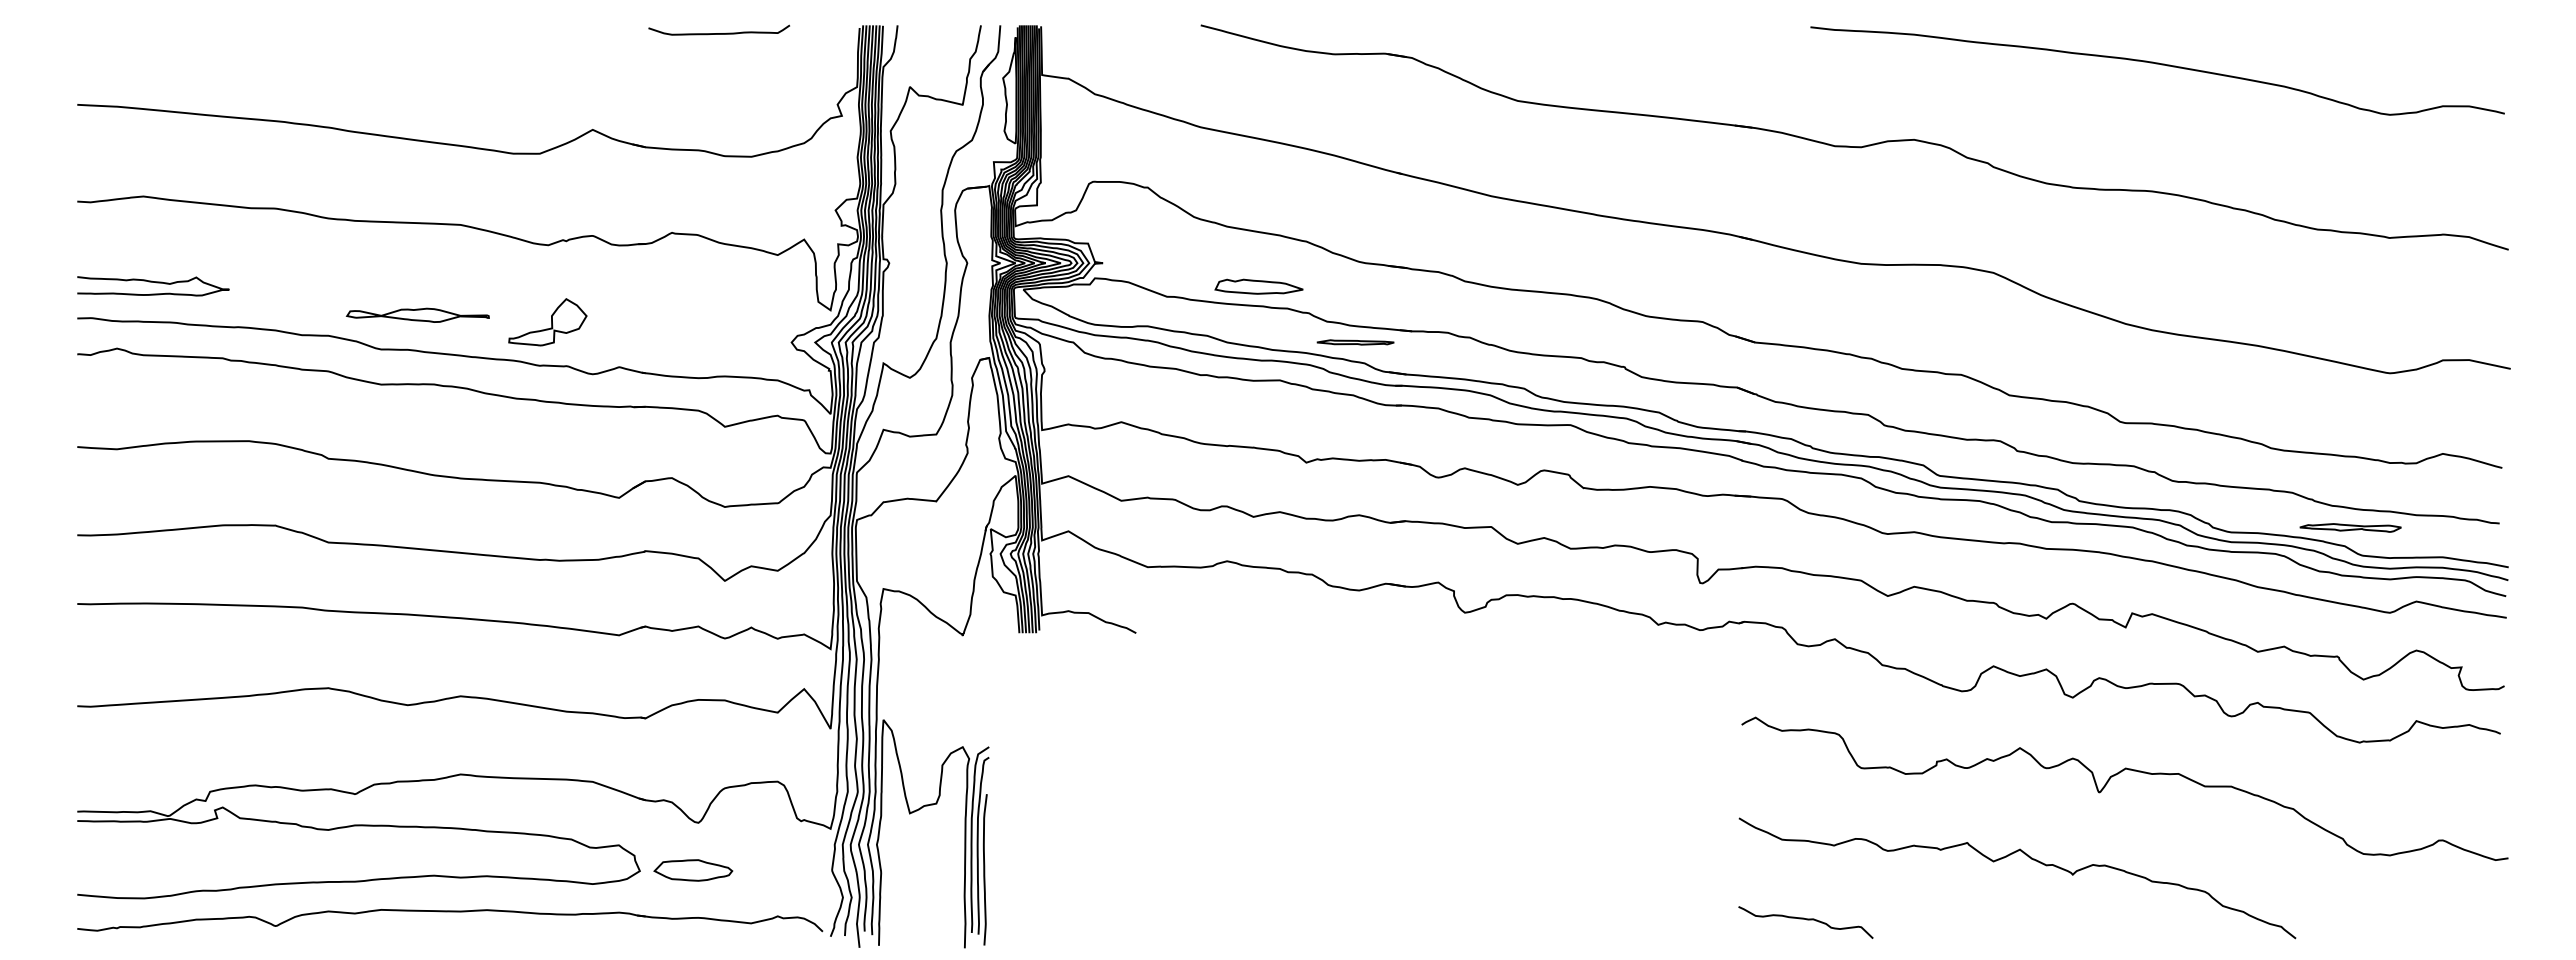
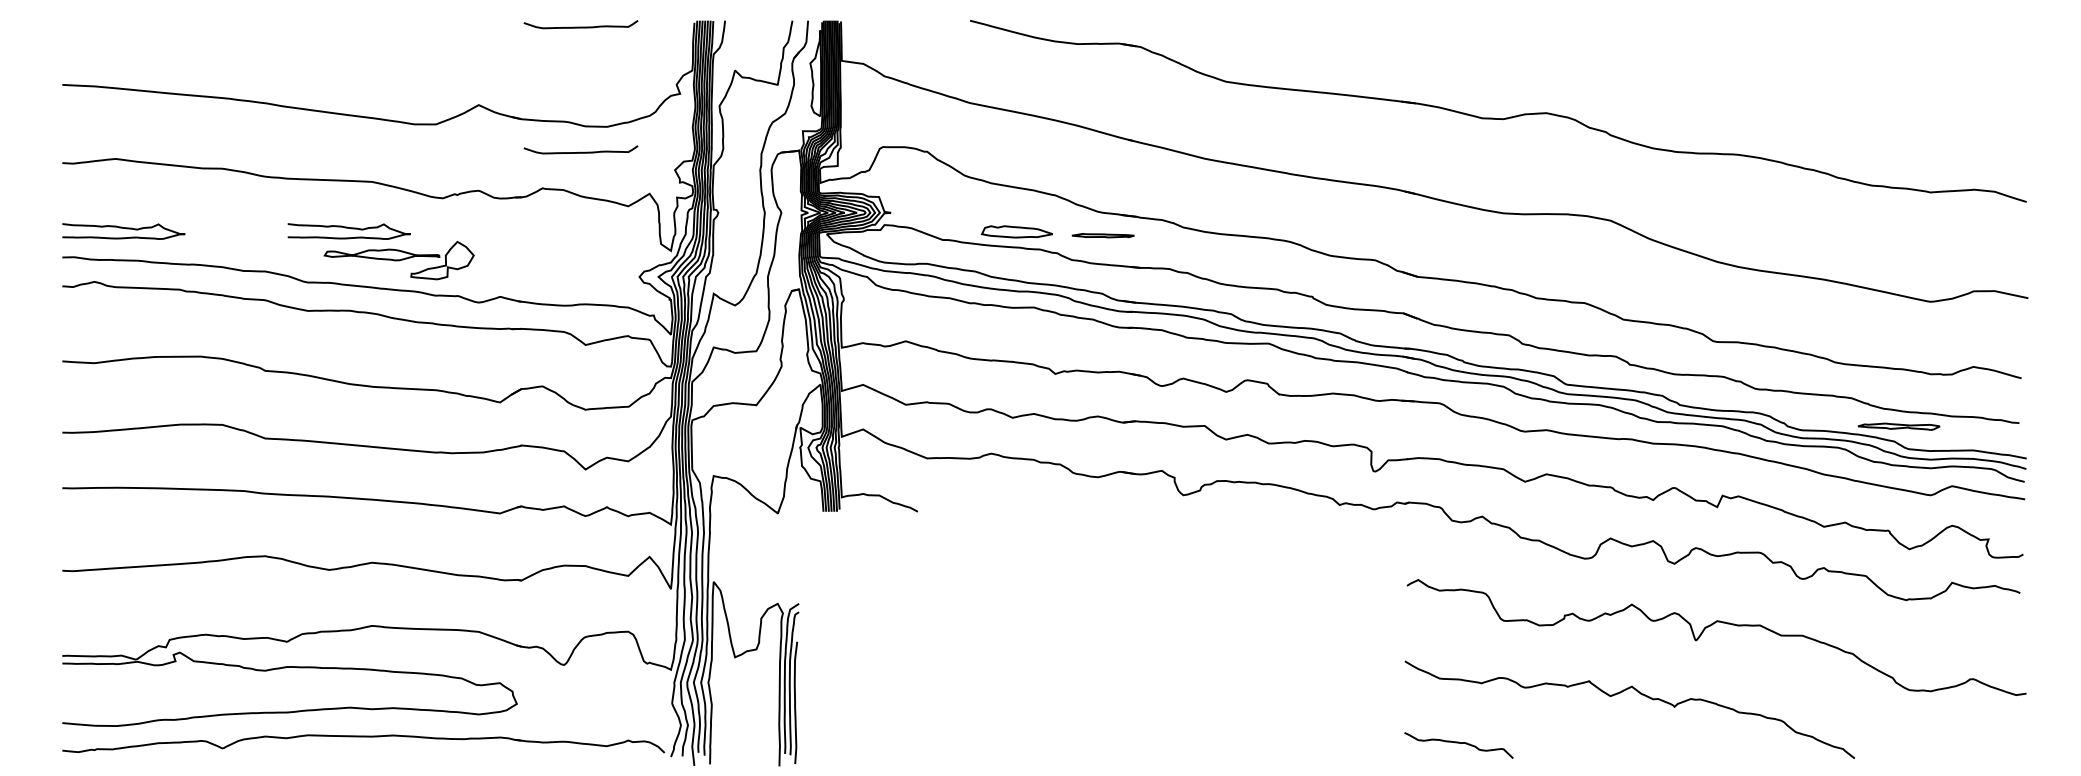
curve: (2157, 64) -> (1742, 52), removed
curve: (719, 188) -> (581, 152), added
curve: (432, 282) -> (349, 228), added
part: (417, 314) -> (381, 254), moved
part: (1355, 342) -> (1103, 235), moved
part: (693, 870) -> (560, 703), removed

